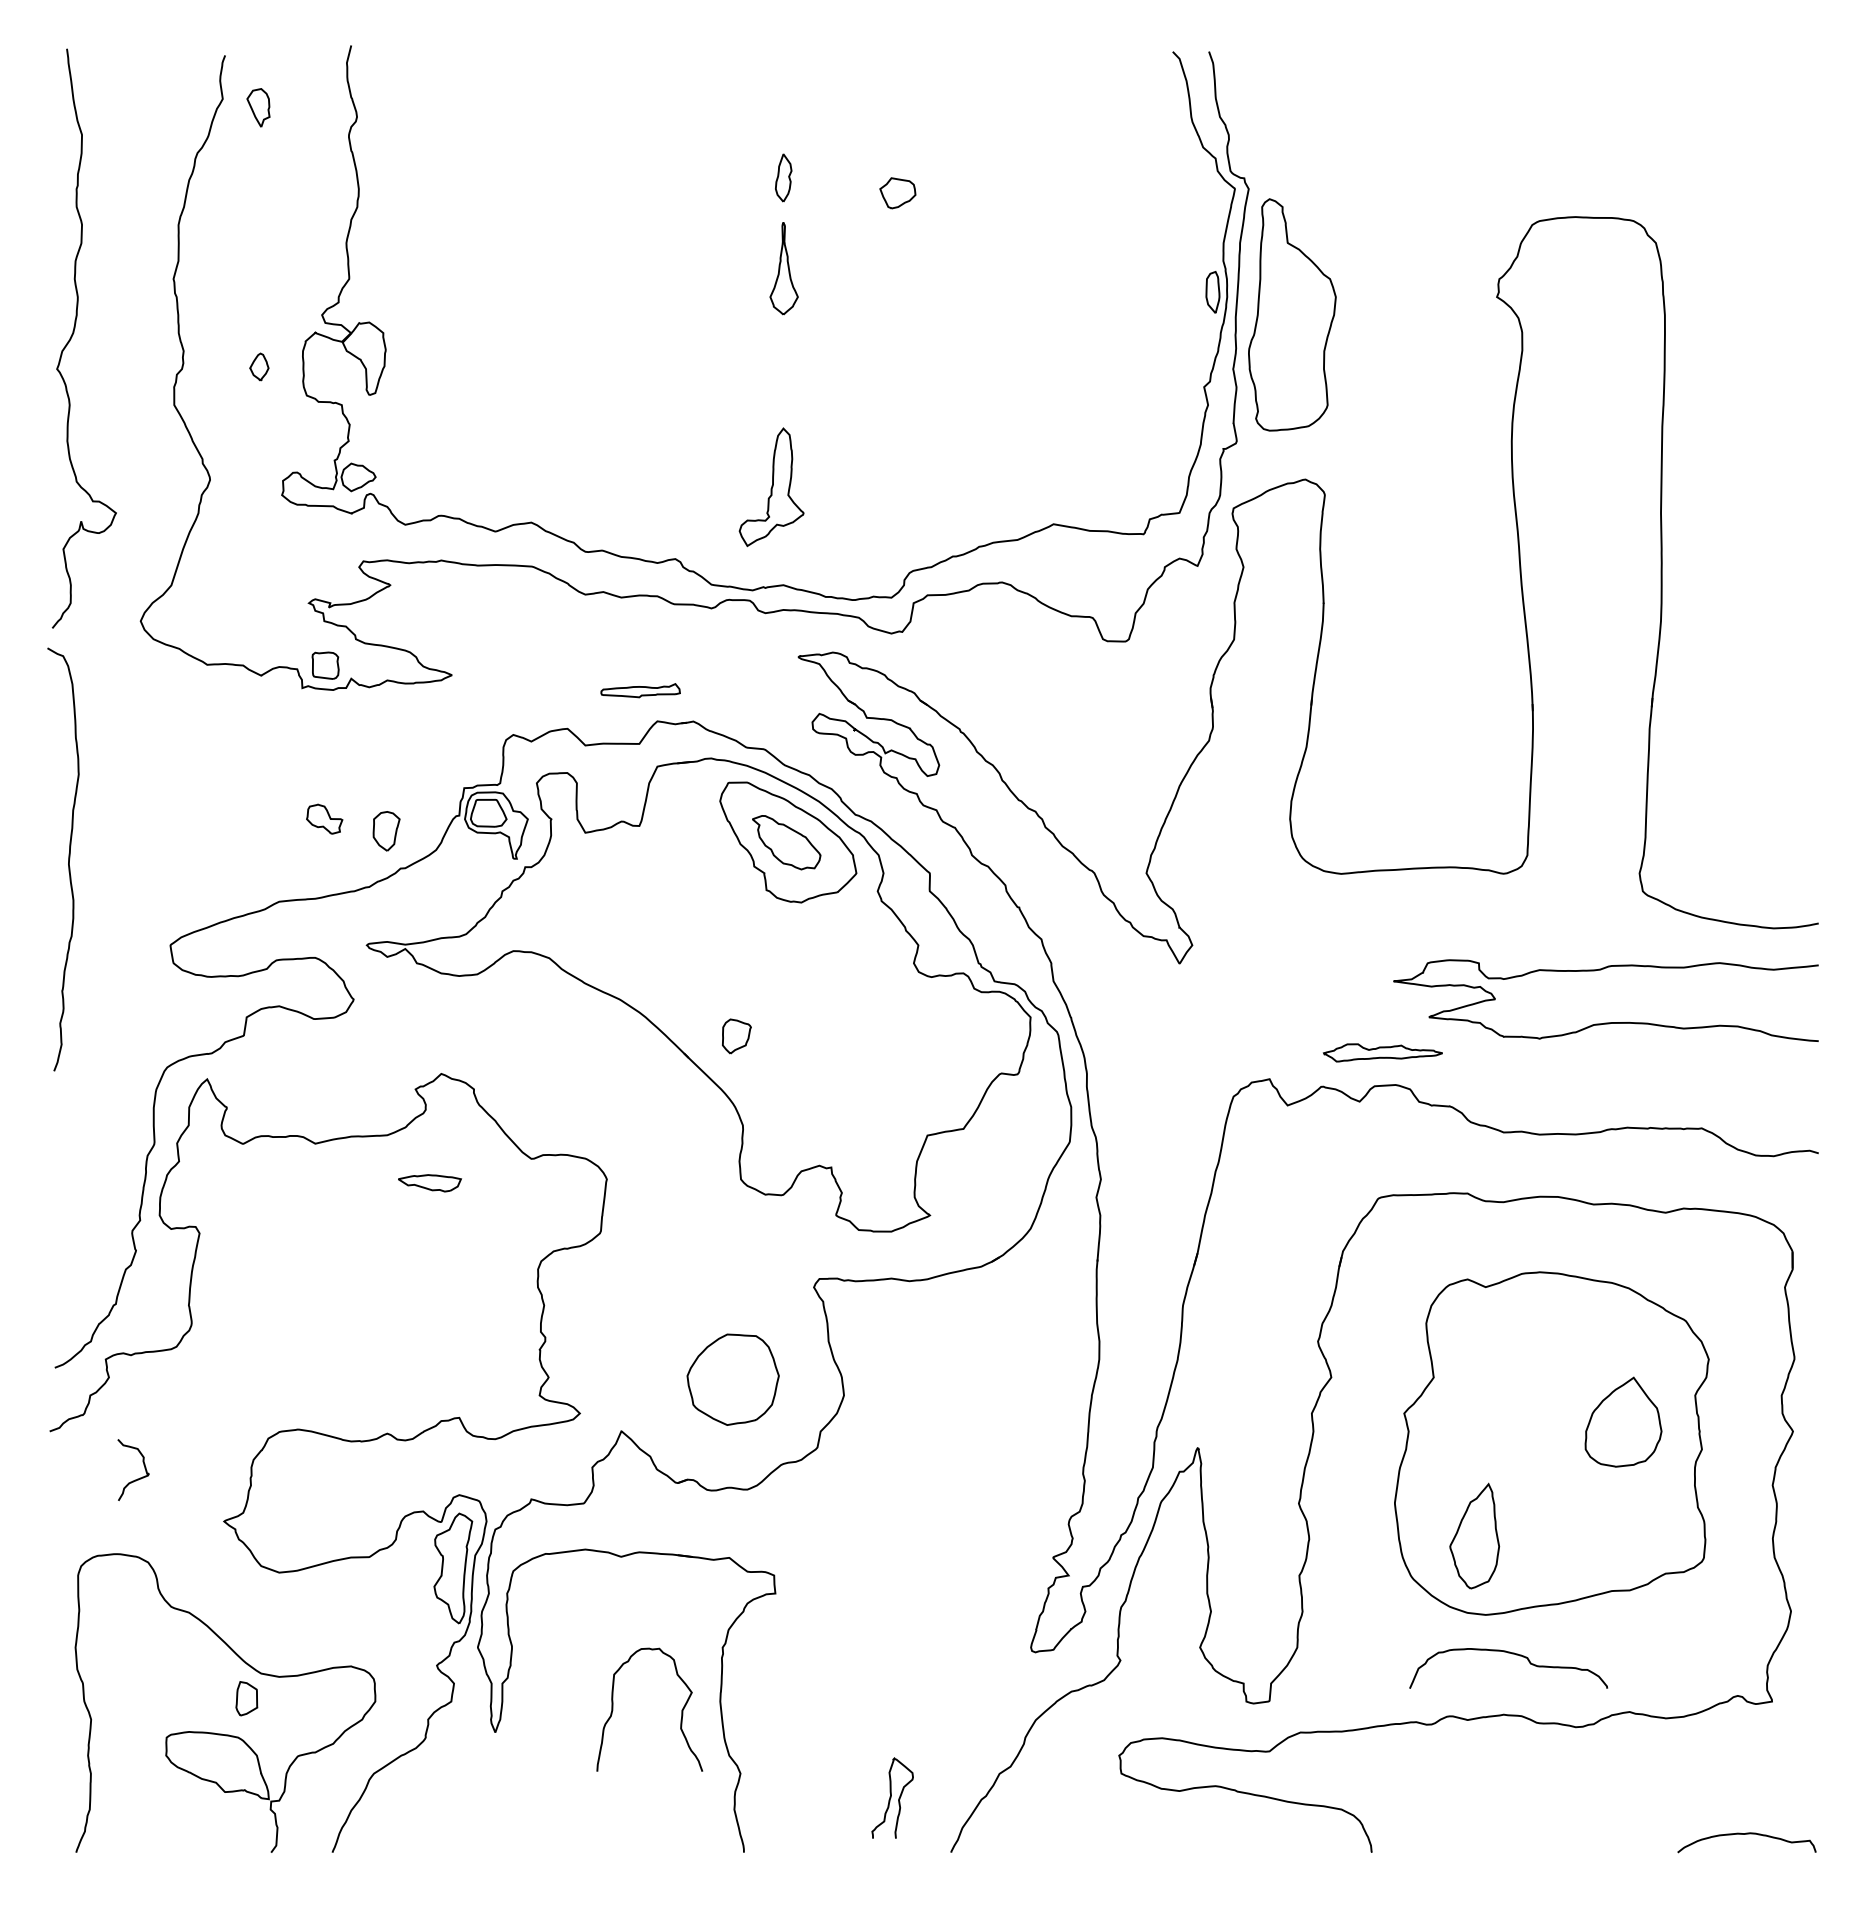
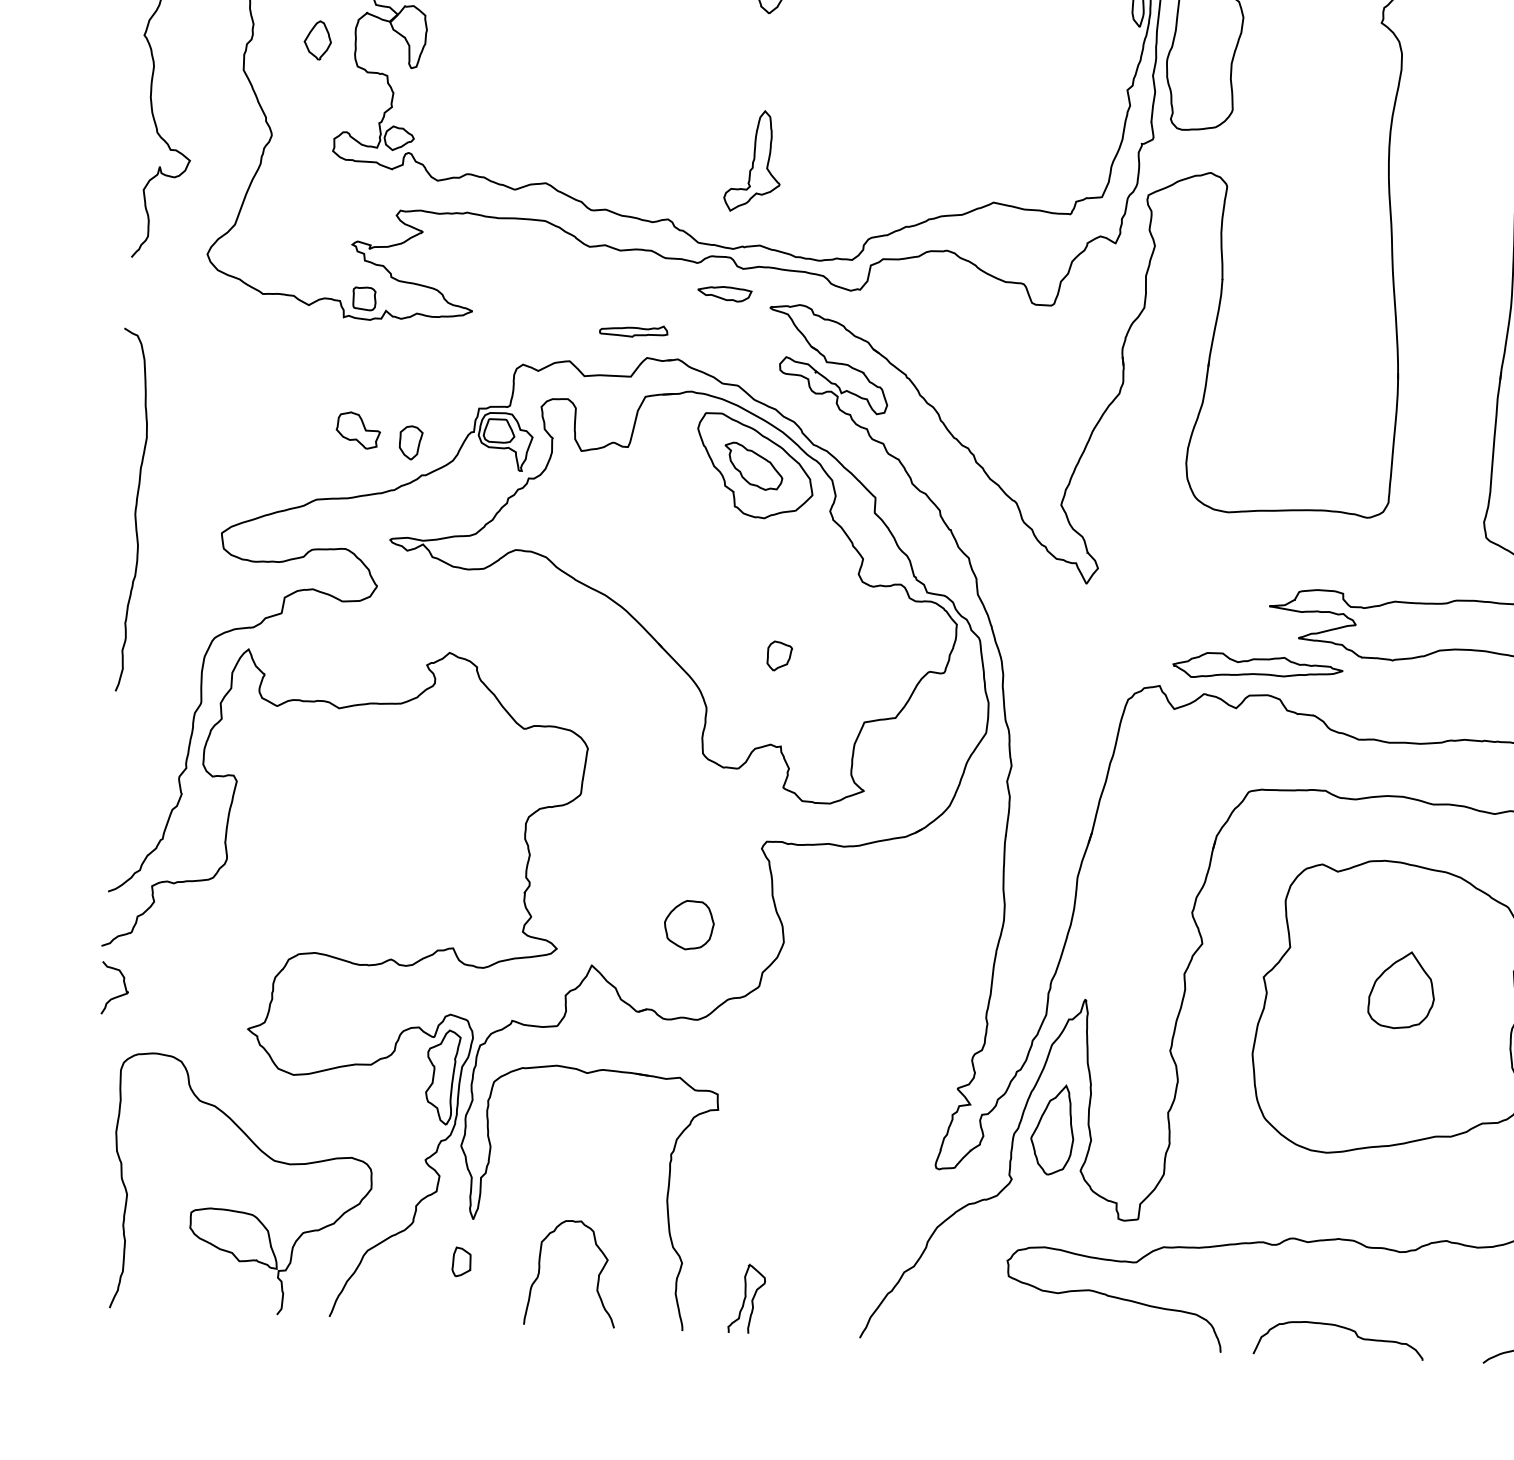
part: (259, 366) -> (318, 39), size x1.67
part: (324, 818) -> (358, 429), size x1.43
curve: (68, 859) -> (135, 510), moved
part: (736, 1036) -> (779, 656), moved
part: (1382, 1052) -> (1257, 666), size x1.67
part: (430, 1183) -> (725, 294), moved
part: (732, 1379) -> (688, 924), size x0.62
part: (1623, 1421) -> (1401, 989), moved
curve: (137, 1478) -> (118, 995), moved
part: (1474, 1535) -> (1052, 1129), moved
curve: (1512, 1654) -> (1342, 1328), moved
part: (246, 1698) -> (461, 1261), moved
curve: (681, 1710) -> (598, 1275), moved
curve: (891, 1797) -> (745, 1298), moved

